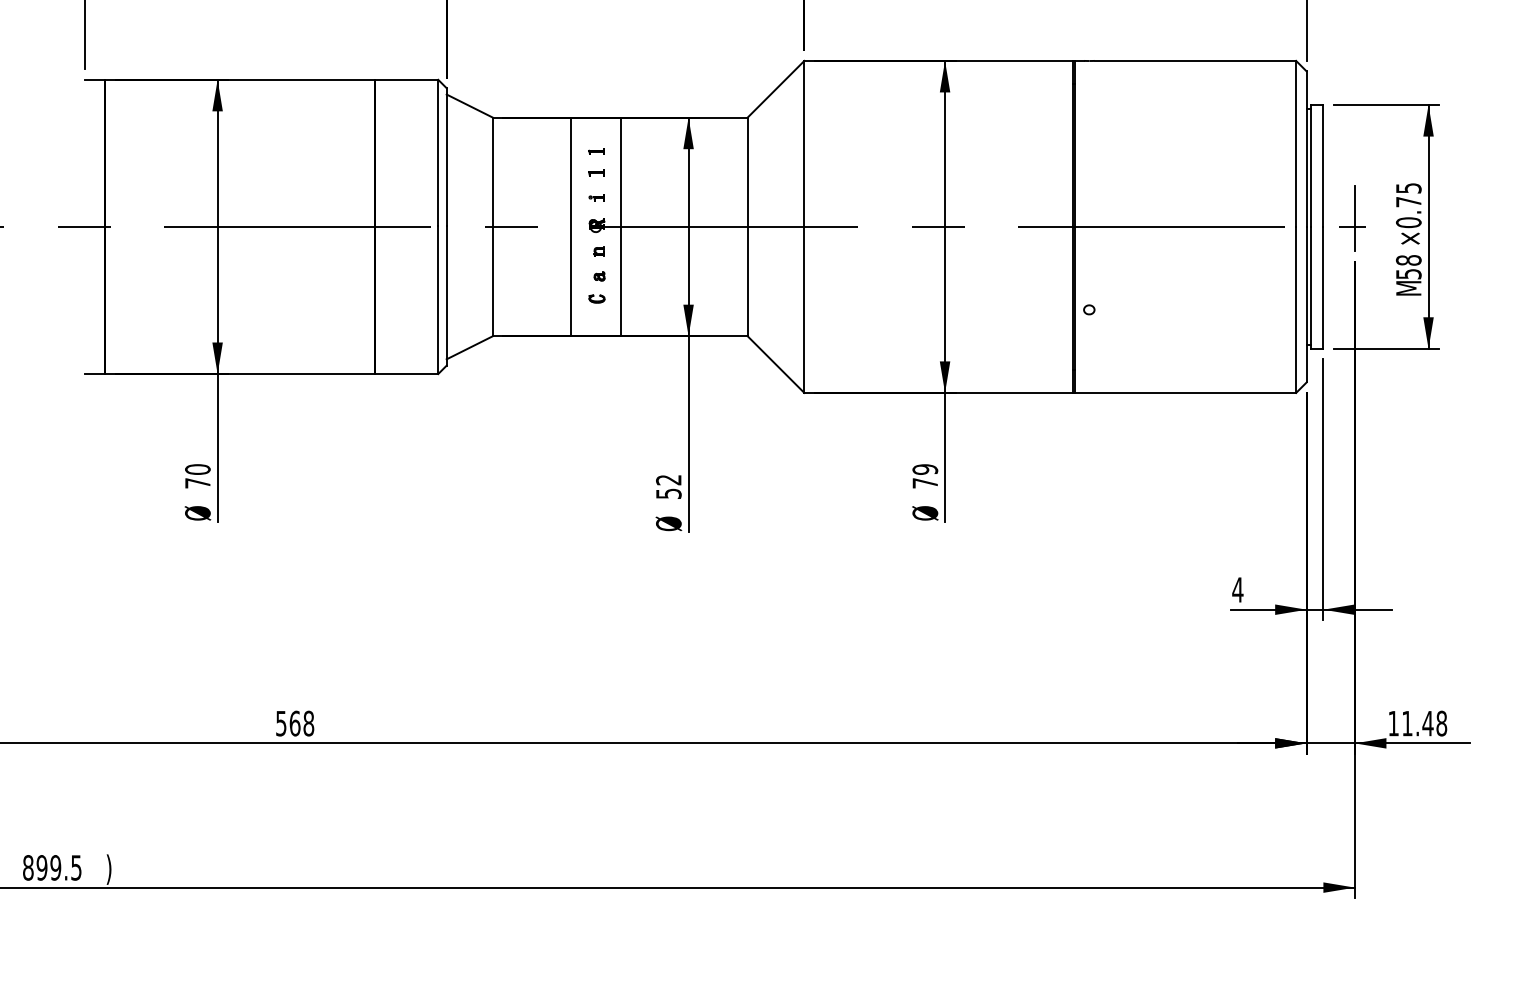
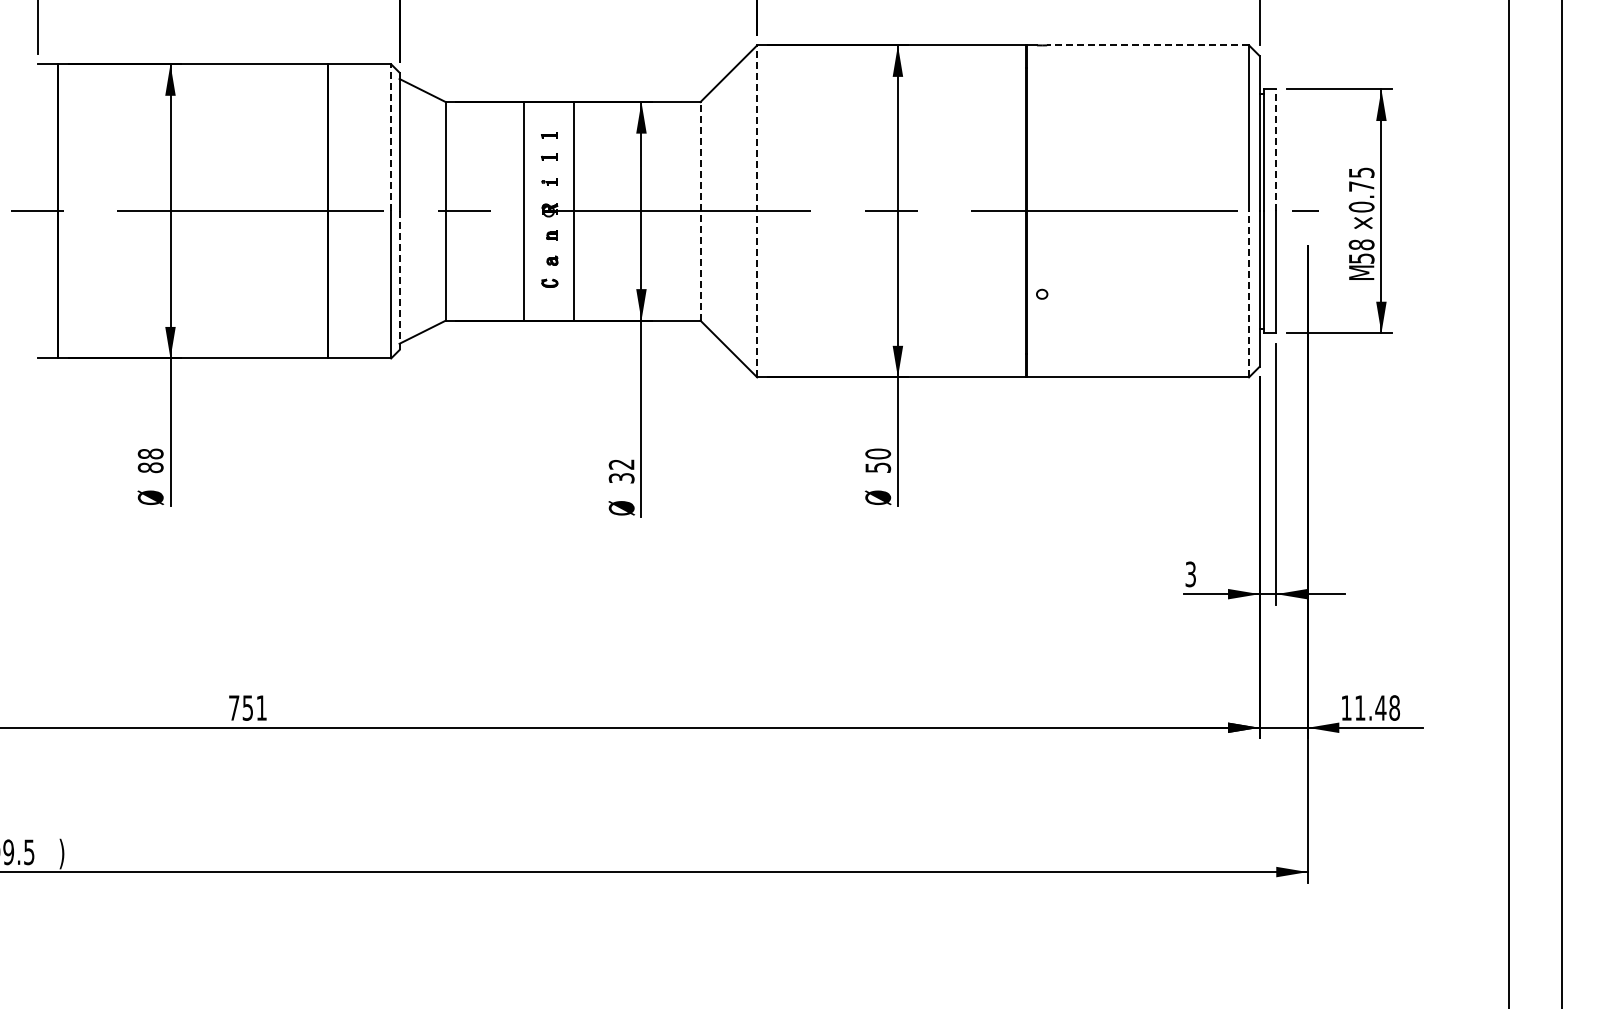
line: (1195, 61) -> (1148, 45), solid -> dashed
line: (438, 153) -> (391, 137), solid -> dashed
line: (1323, 166) -> (1276, 150), solid -> dashed
line: (1354, 218) -> (1307, 202), removed
line: (747, 226) -> (700, 210), solid -> dashed
line: (804, 226) -> (757, 210), solid -> dashed
line: (446, 296) -> (399, 280), solid -> dashed
line: (1296, 309) -> (1249, 293), solid -> dashed
text: (197, 476) -> (150, 460), 70 -> 88
text: (925, 476) -> (878, 460), 79 -> 50
text: (667, 493) -> (620, 477), 52 -> 32
text: (1237, 590) -> (1190, 574), 4 -> 3
text: (295, 723) -> (248, 707), 568 -> 751

